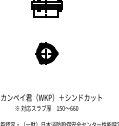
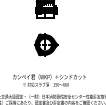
part: (47, 52) -> (46, 44), size x1.43

